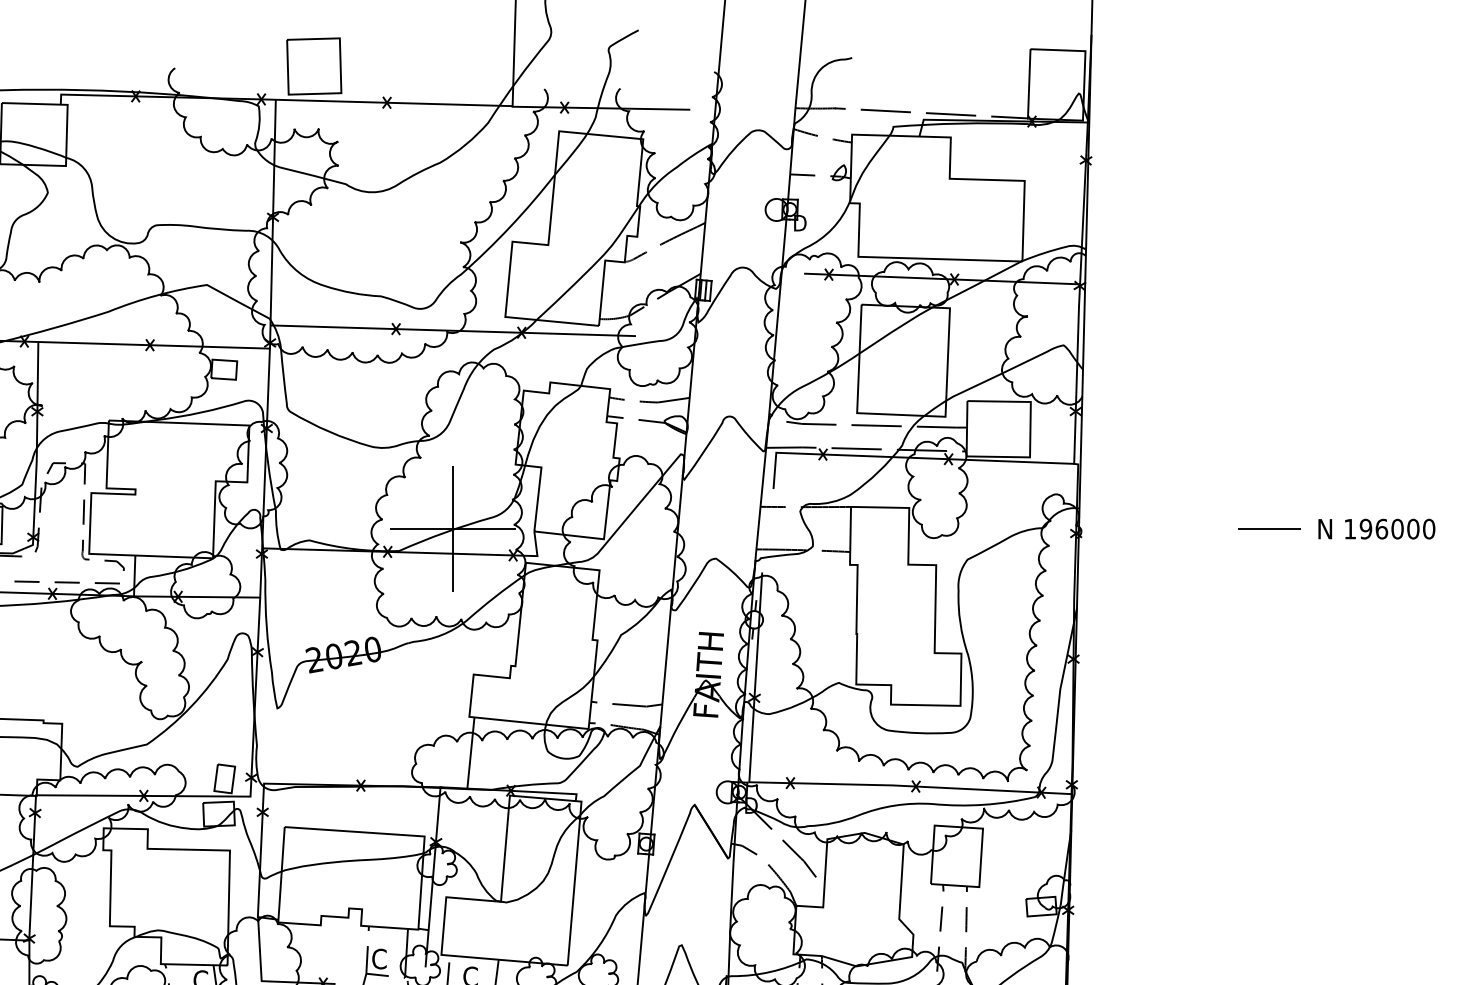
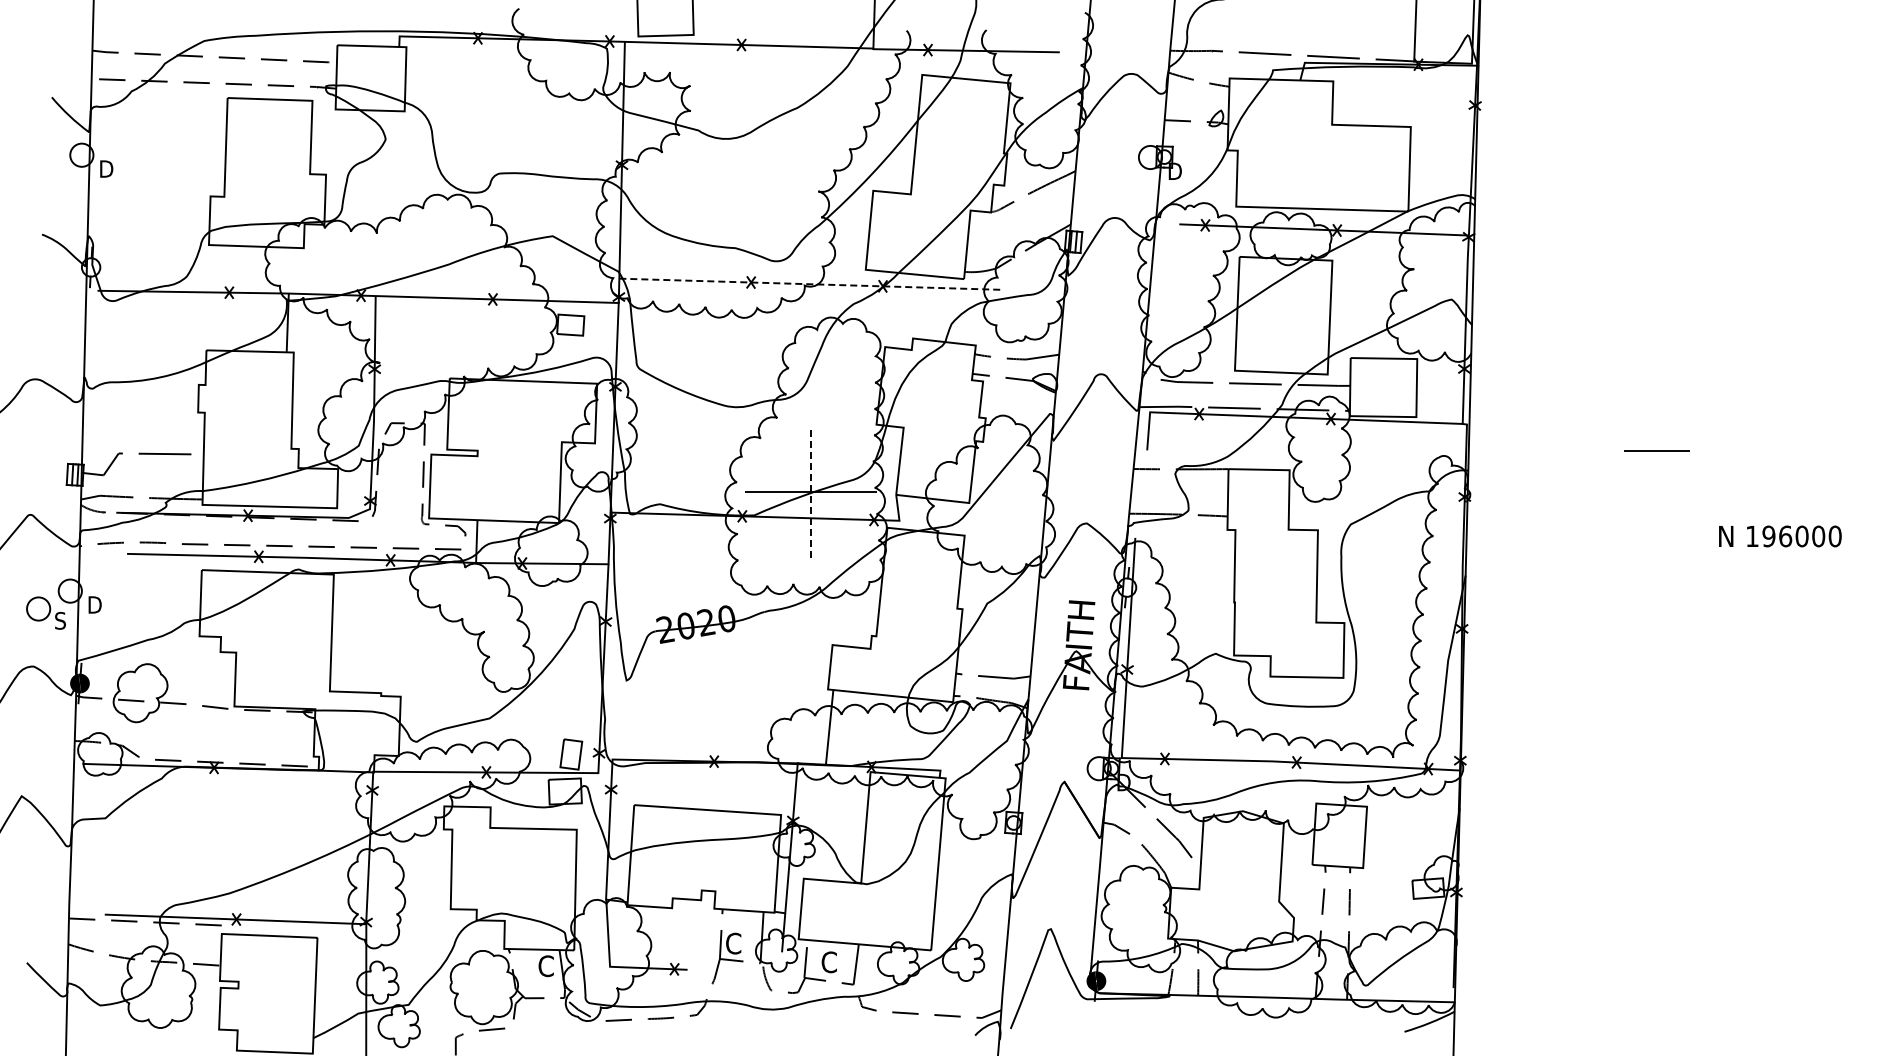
line: (453, 330) -> (811, 284), solid -> dashed
line: (1269, 528) -> (1656, 450), moved
line: (452, 529) -> (810, 492), solid -> dashed
text: (1376, 529) -> (1780, 536), moved

